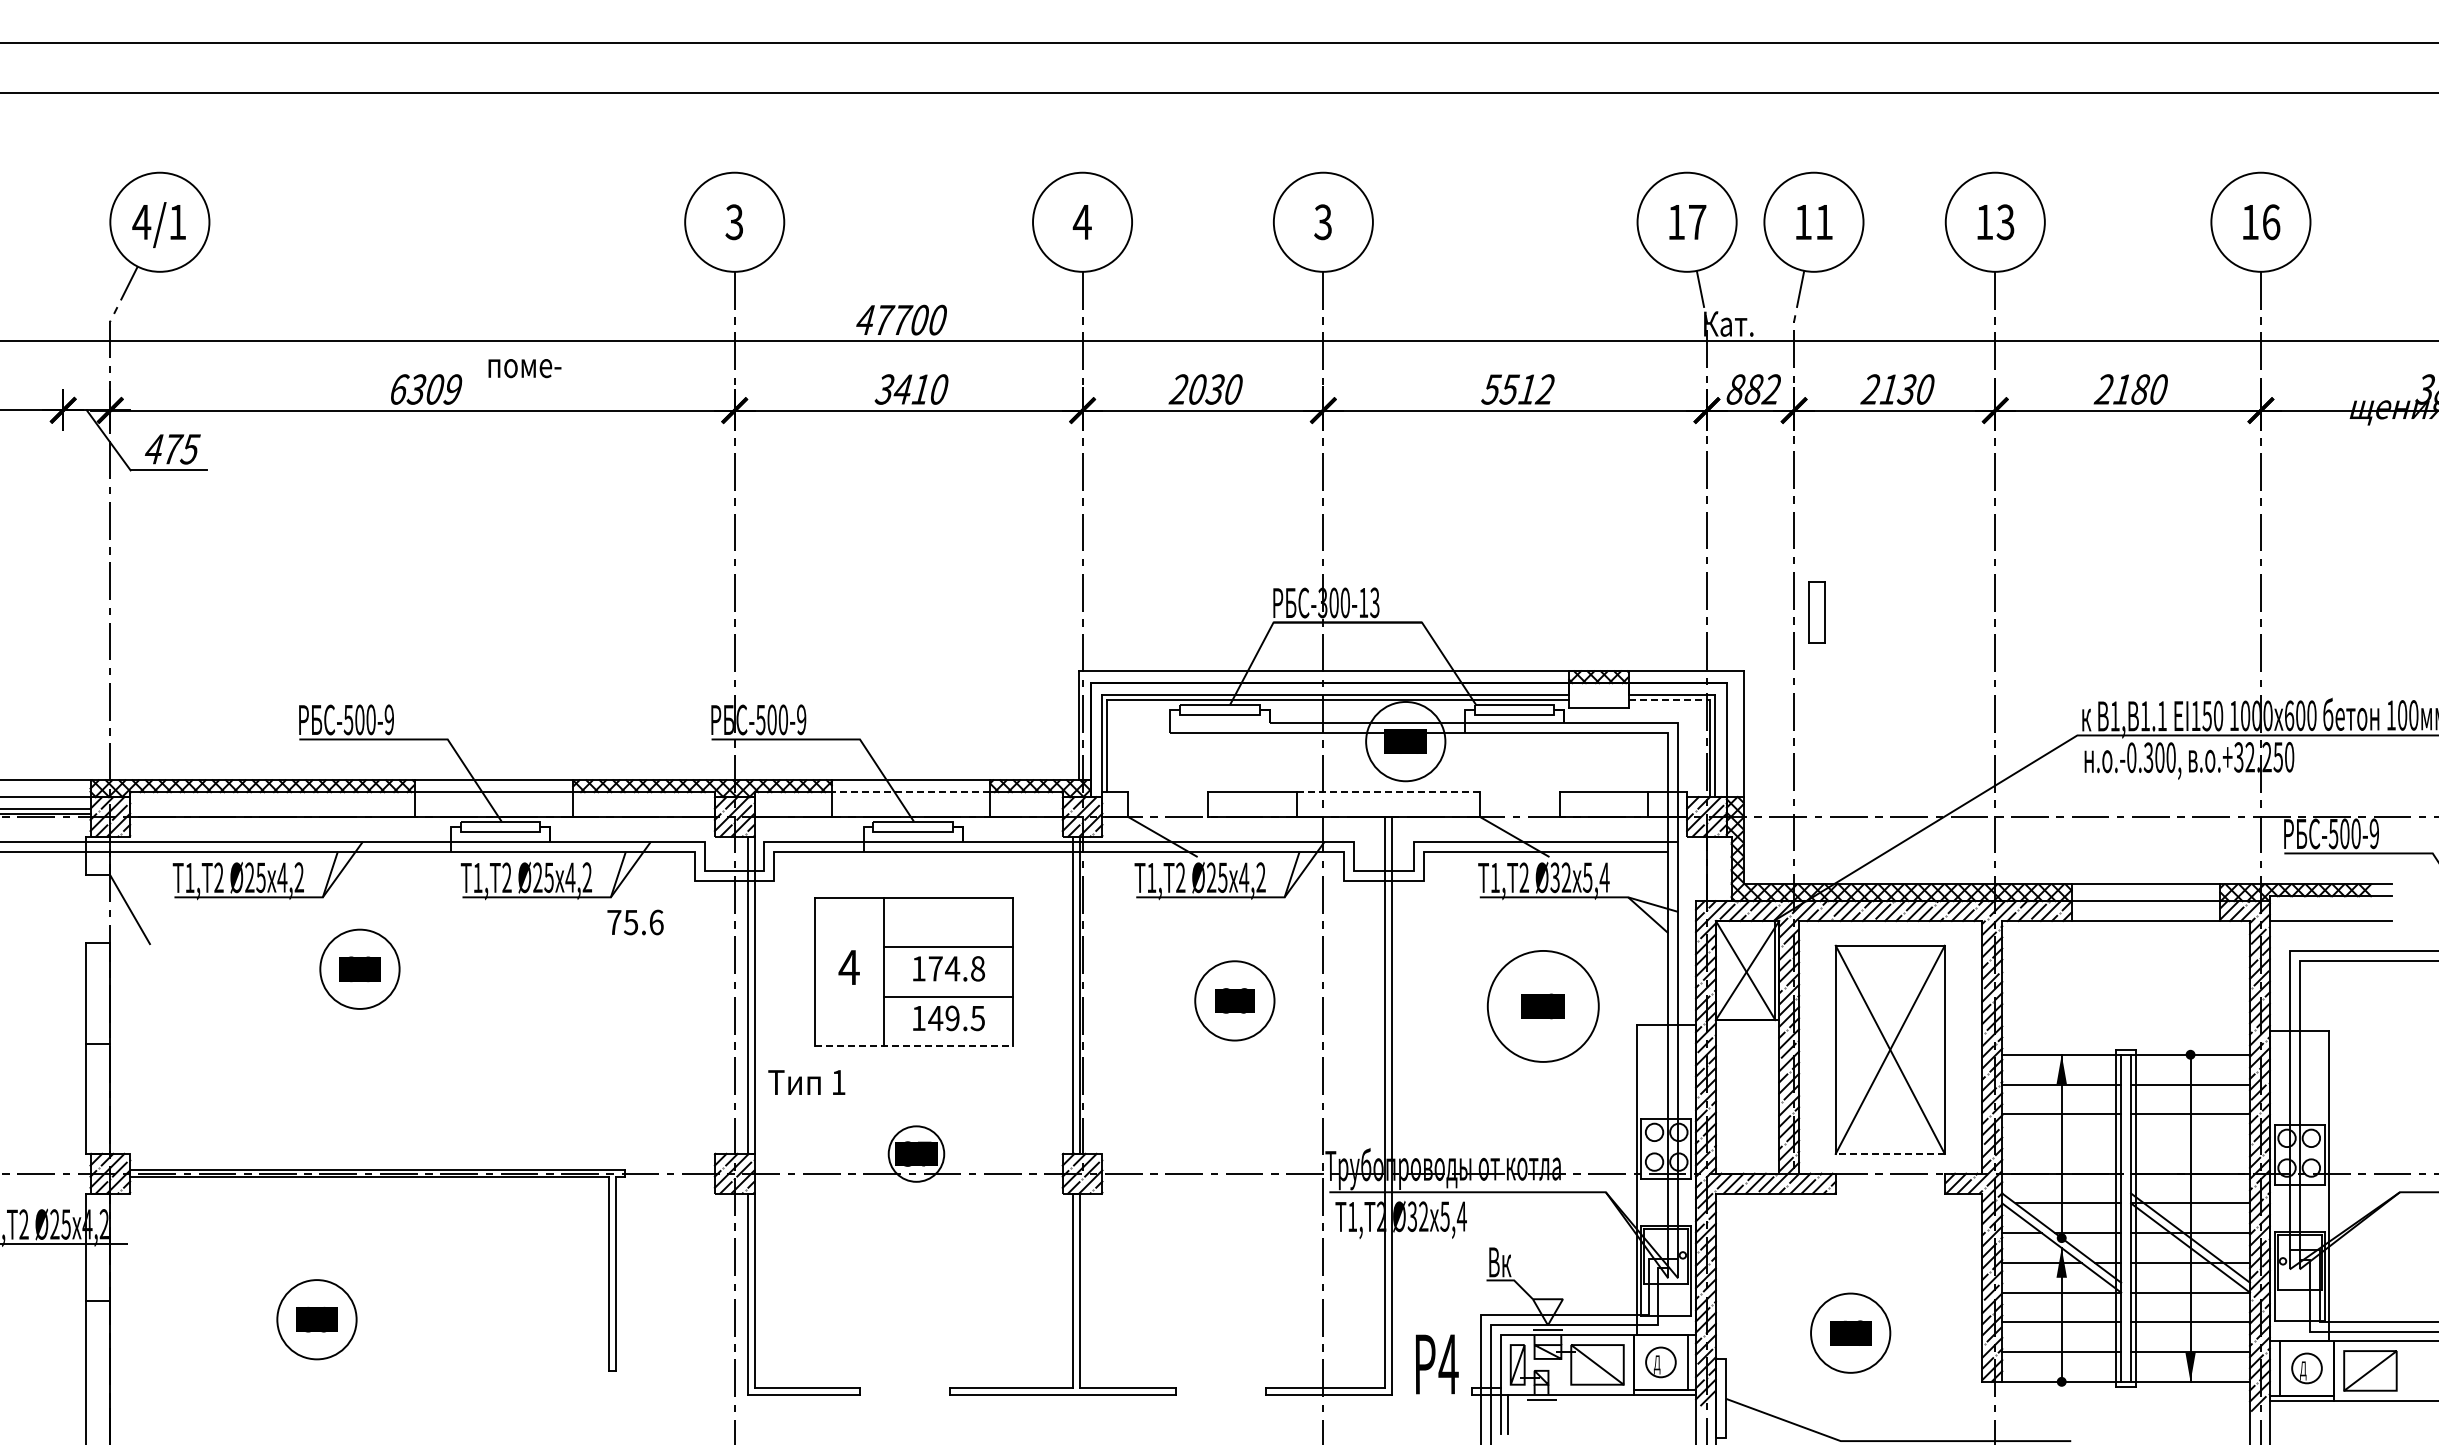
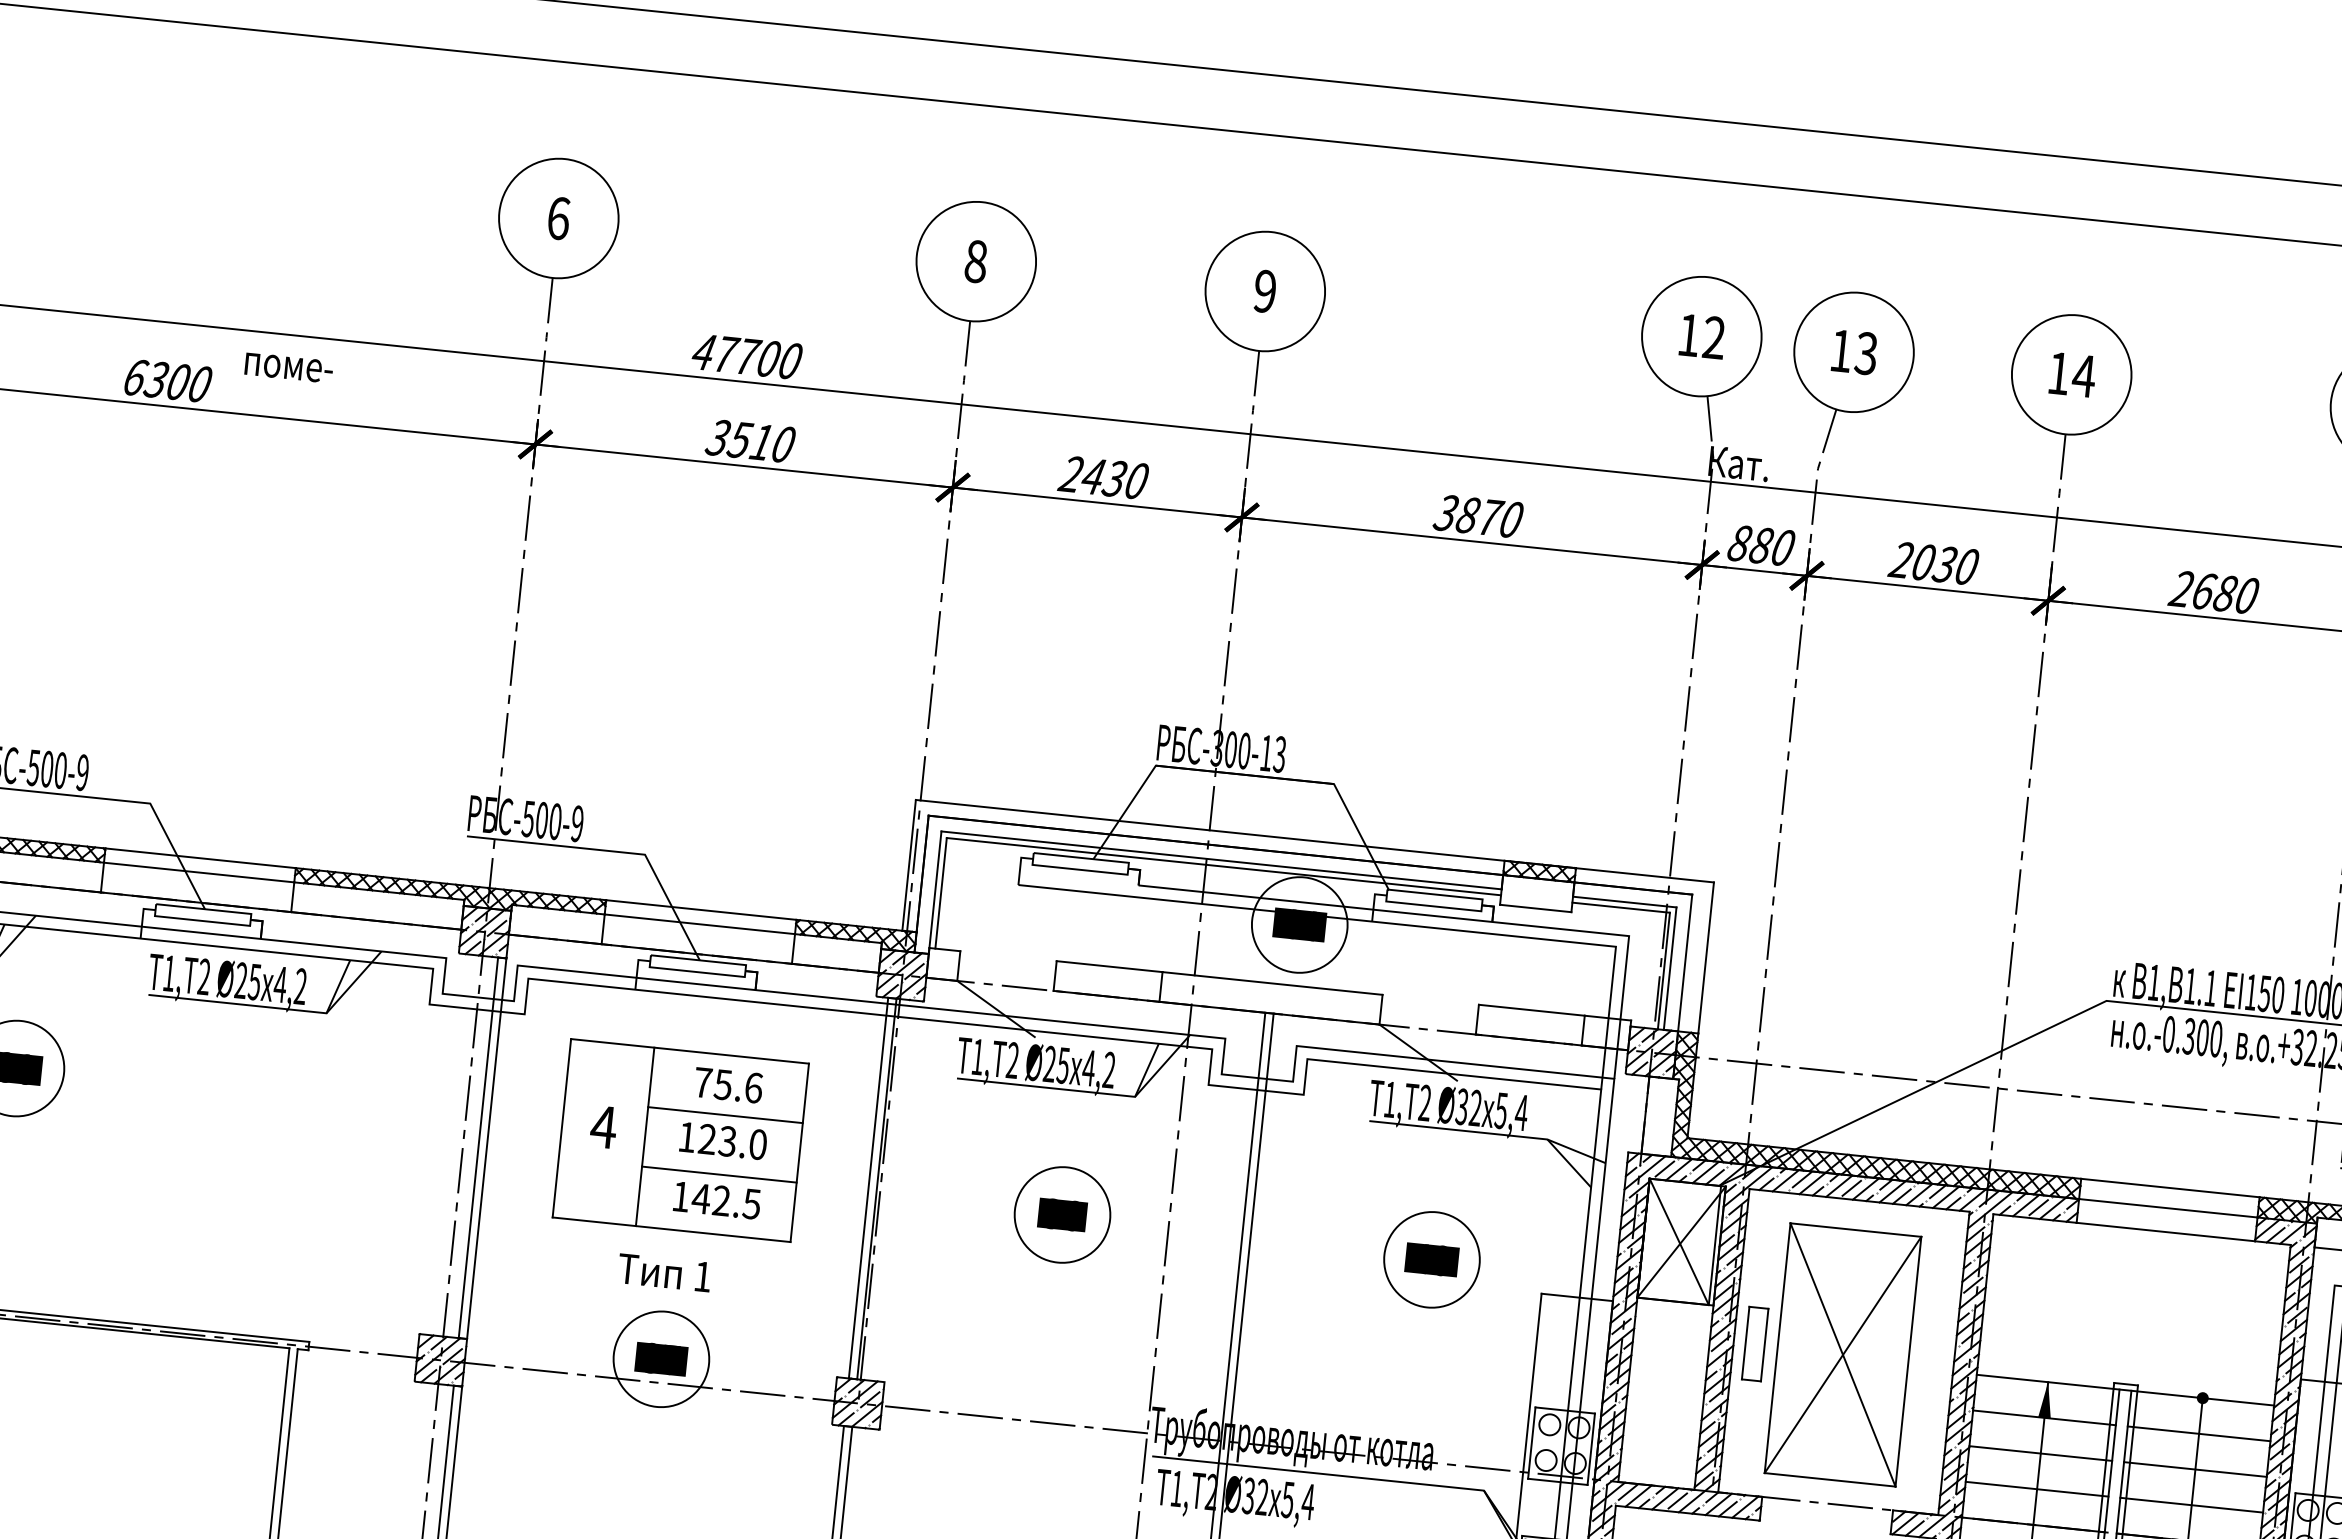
text: (1697, 221) -> (1714, 336), 17 -> 12
text: (734, 222) -> (558, 218), 3 -> 6
text: (1081, 222) -> (974, 261), 4 -> 8
text: (1322, 222) -> (1264, 291), 3 -> 9
text: (1823, 222) -> (1865, 353), 11 -> 13
text: (2005, 222) -> (2083, 376), 13 -> 14
text: (452, 389) -> (199, 384), 6309 -> 6300
text: (902, 389) -> (739, 440), 3410 -> 3510
text: (1197, 389) -> (1093, 476), 2030 -> 2430
text: (1517, 389) -> (1477, 516), 5512 -> 3870
text: (1771, 389) -> (1782, 547), 882 -> 880
text: (1888, 389) -> (1922, 562), 2130 -> 2030
text: (2123, 389) -> (2204, 591), 2180 -> 2680
part: (1816, 612) -> (1754, 1344), moved
line: (1669, 699) -> (1621, 907), dashed -> solid
line: (910, 792) -> (699, 924), dashed -> solid
line: (1388, 792) -> (1272, 983), dashed -> solid
text: (635, 922) -> (728, 1085), moved
text: (956, 968) -> (732, 1141), 174.8 -> 123.0
circle: (1542, 1006) -> (1431, 1259), size x0.71
text: (952, 1018) -> (721, 1201), 149.5 -> 142.5
line: (914, 1046) -> (672, 1229), dashed -> solid
text: (806, 1082) -> (664, 1272), moved
line: (2061, 1143) -> (2036, 1488), added
line: (2190, 1143) -> (2191, 1504), added
circle: (916, 1153) -> (661, 1358), size x1.43
line: (1890, 1153) -> (1830, 1479), dashed -> solid

